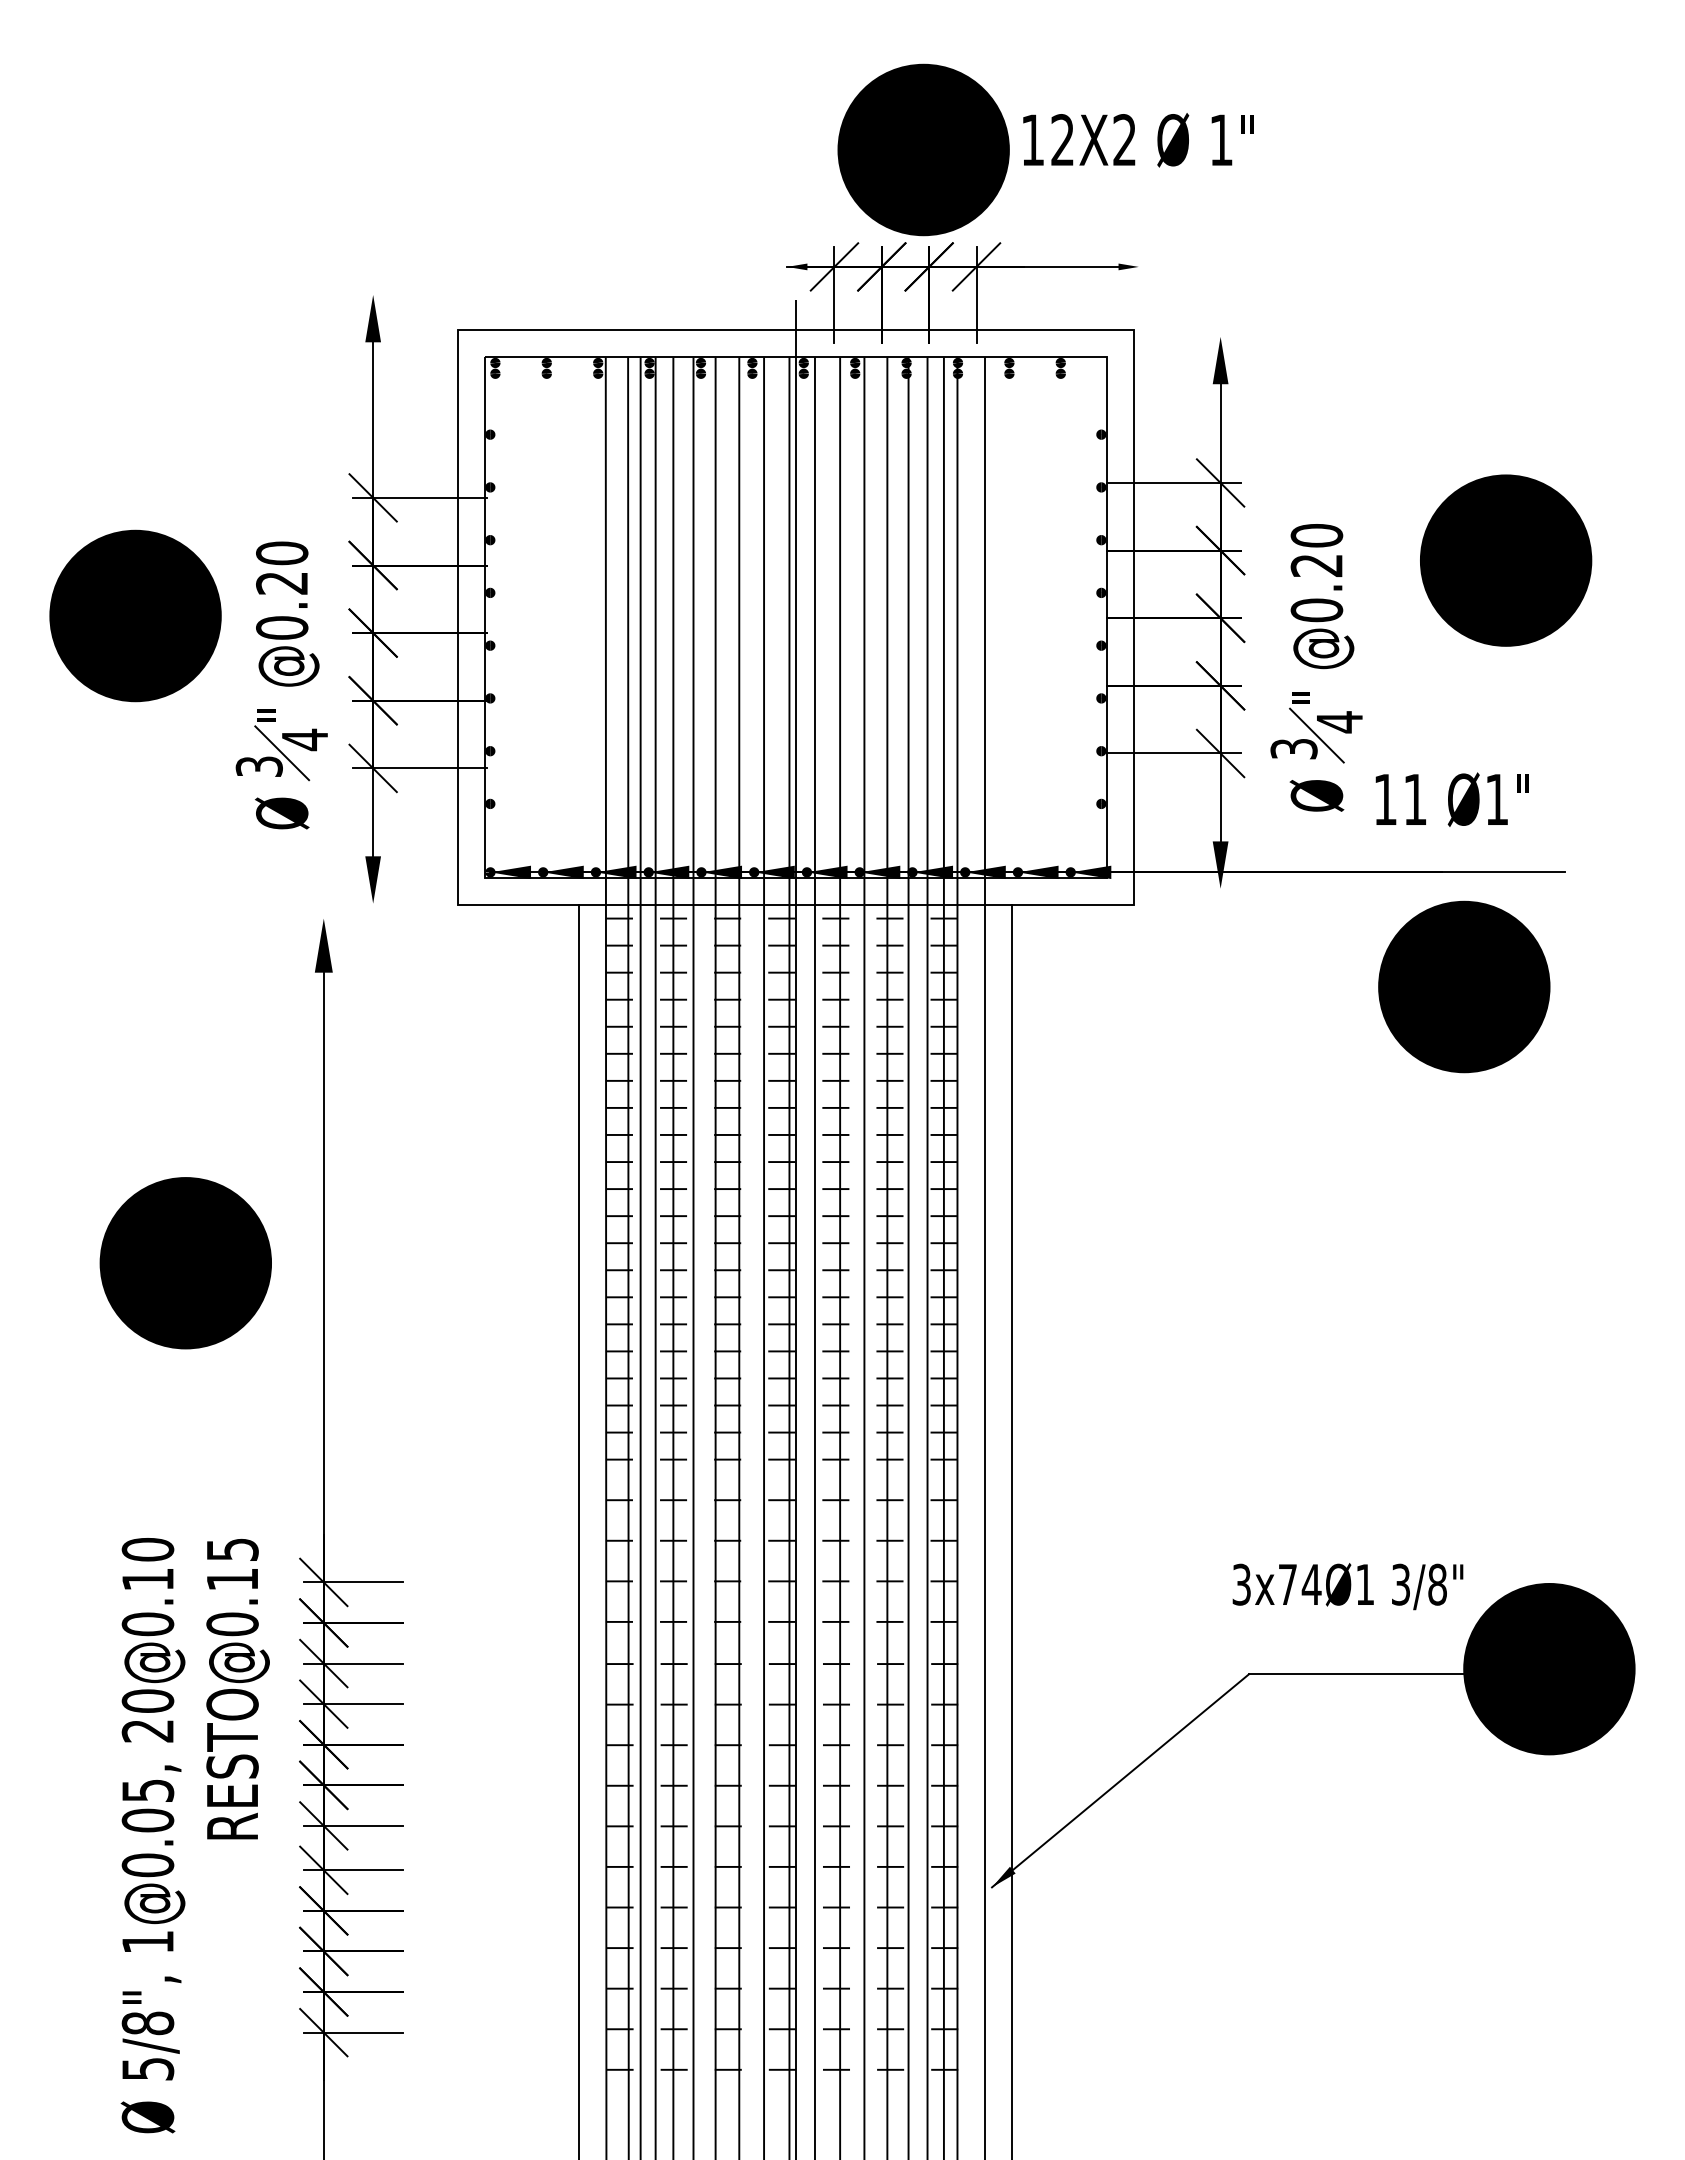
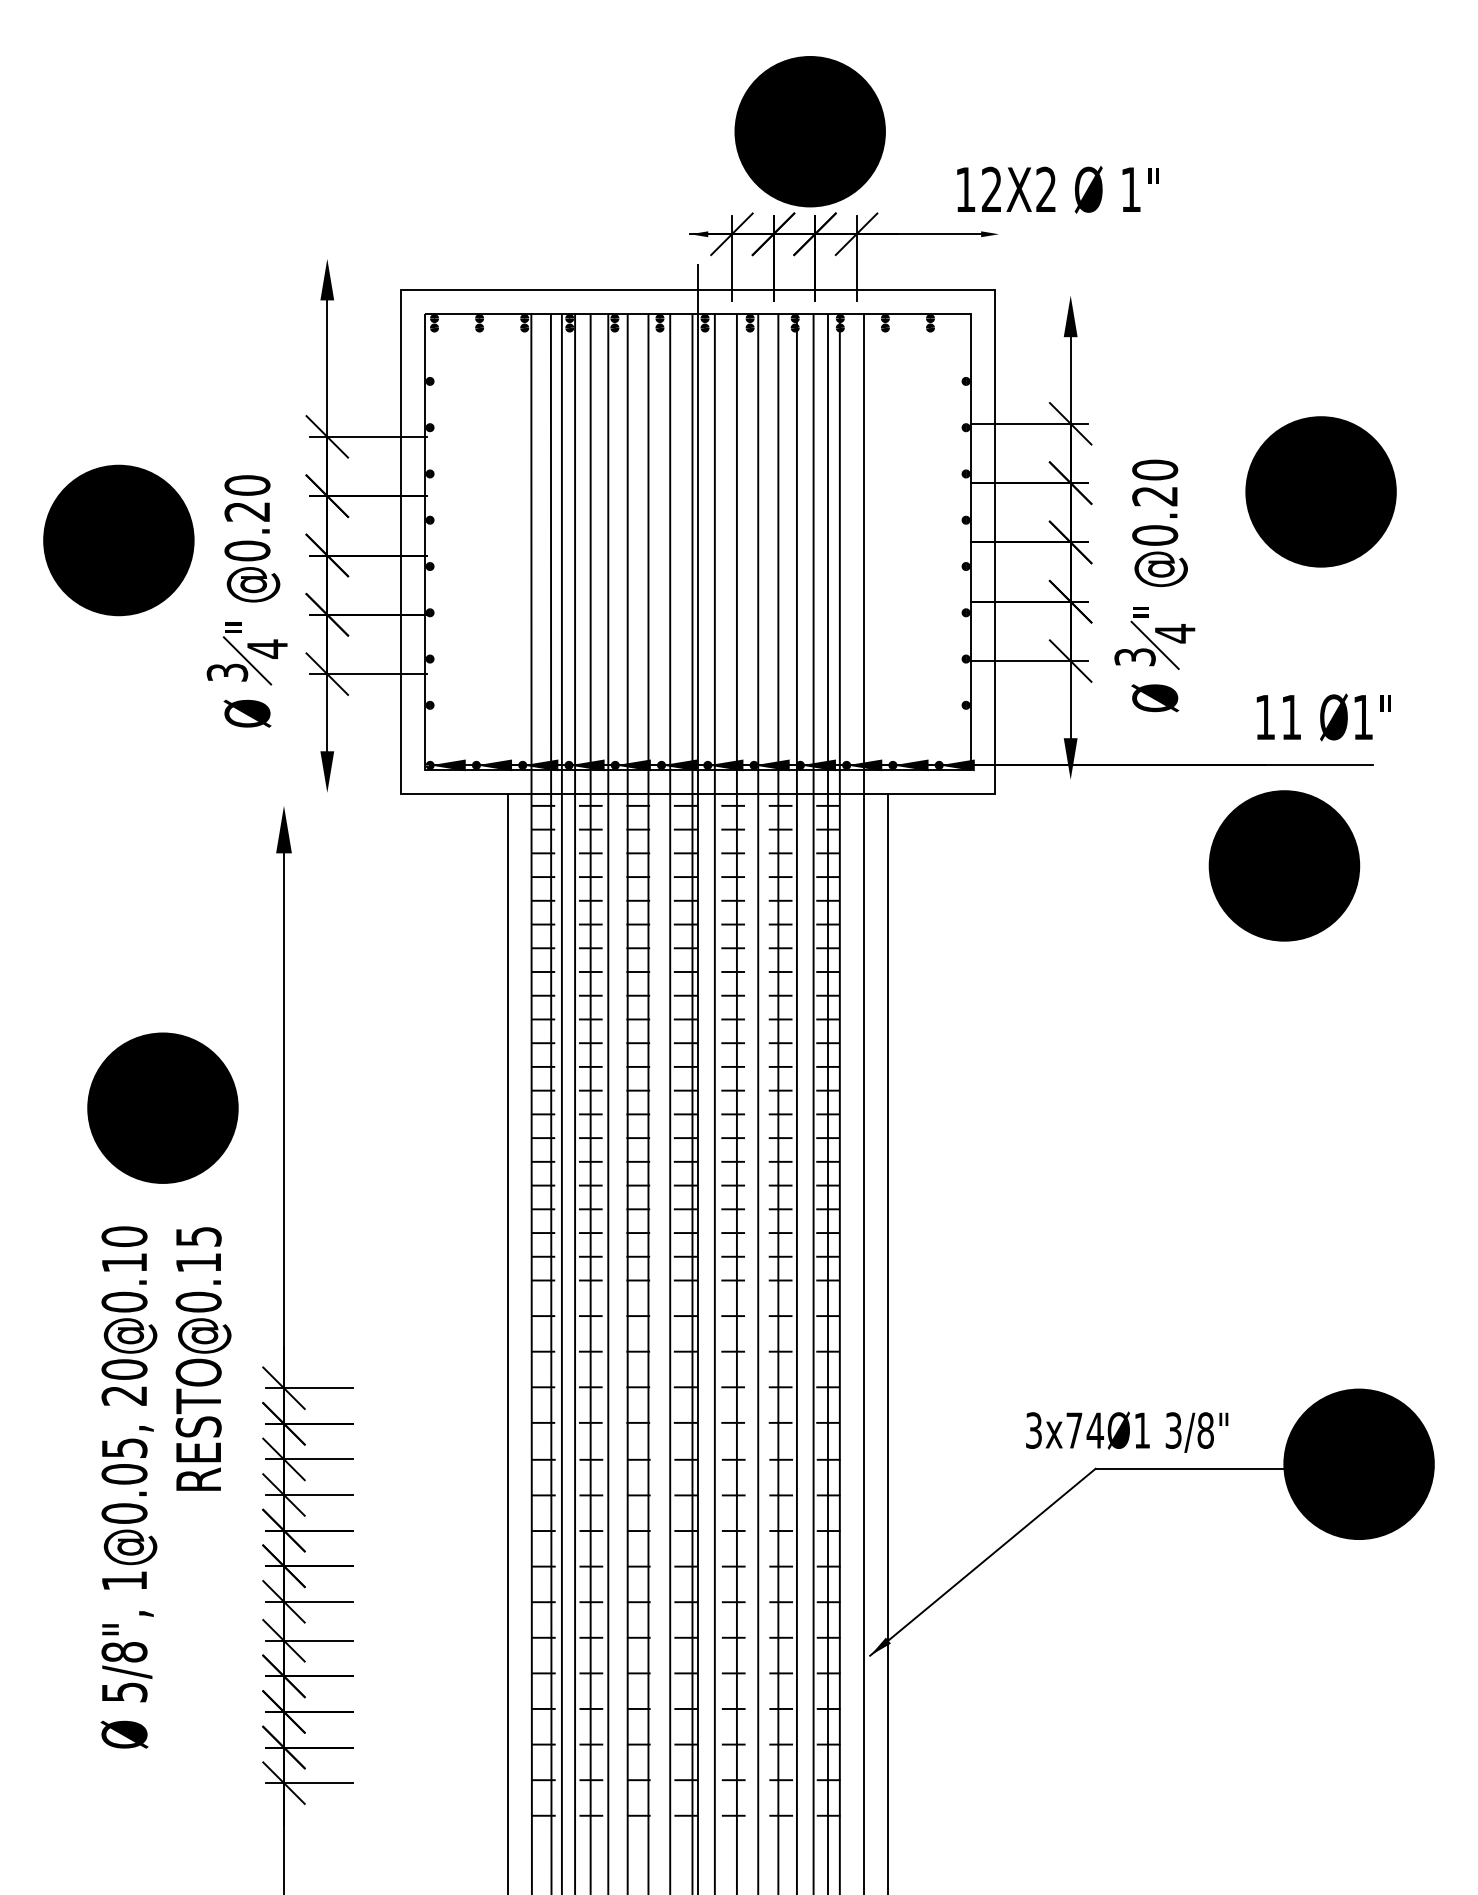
text: (1138, 140) -> (1058, 190), moved
text: (1451, 799) -> (1323, 717), moved
text: (1347, 1586) -> (1126, 1432), moved
text: (194, 1835) -> (165, 1487), moved

